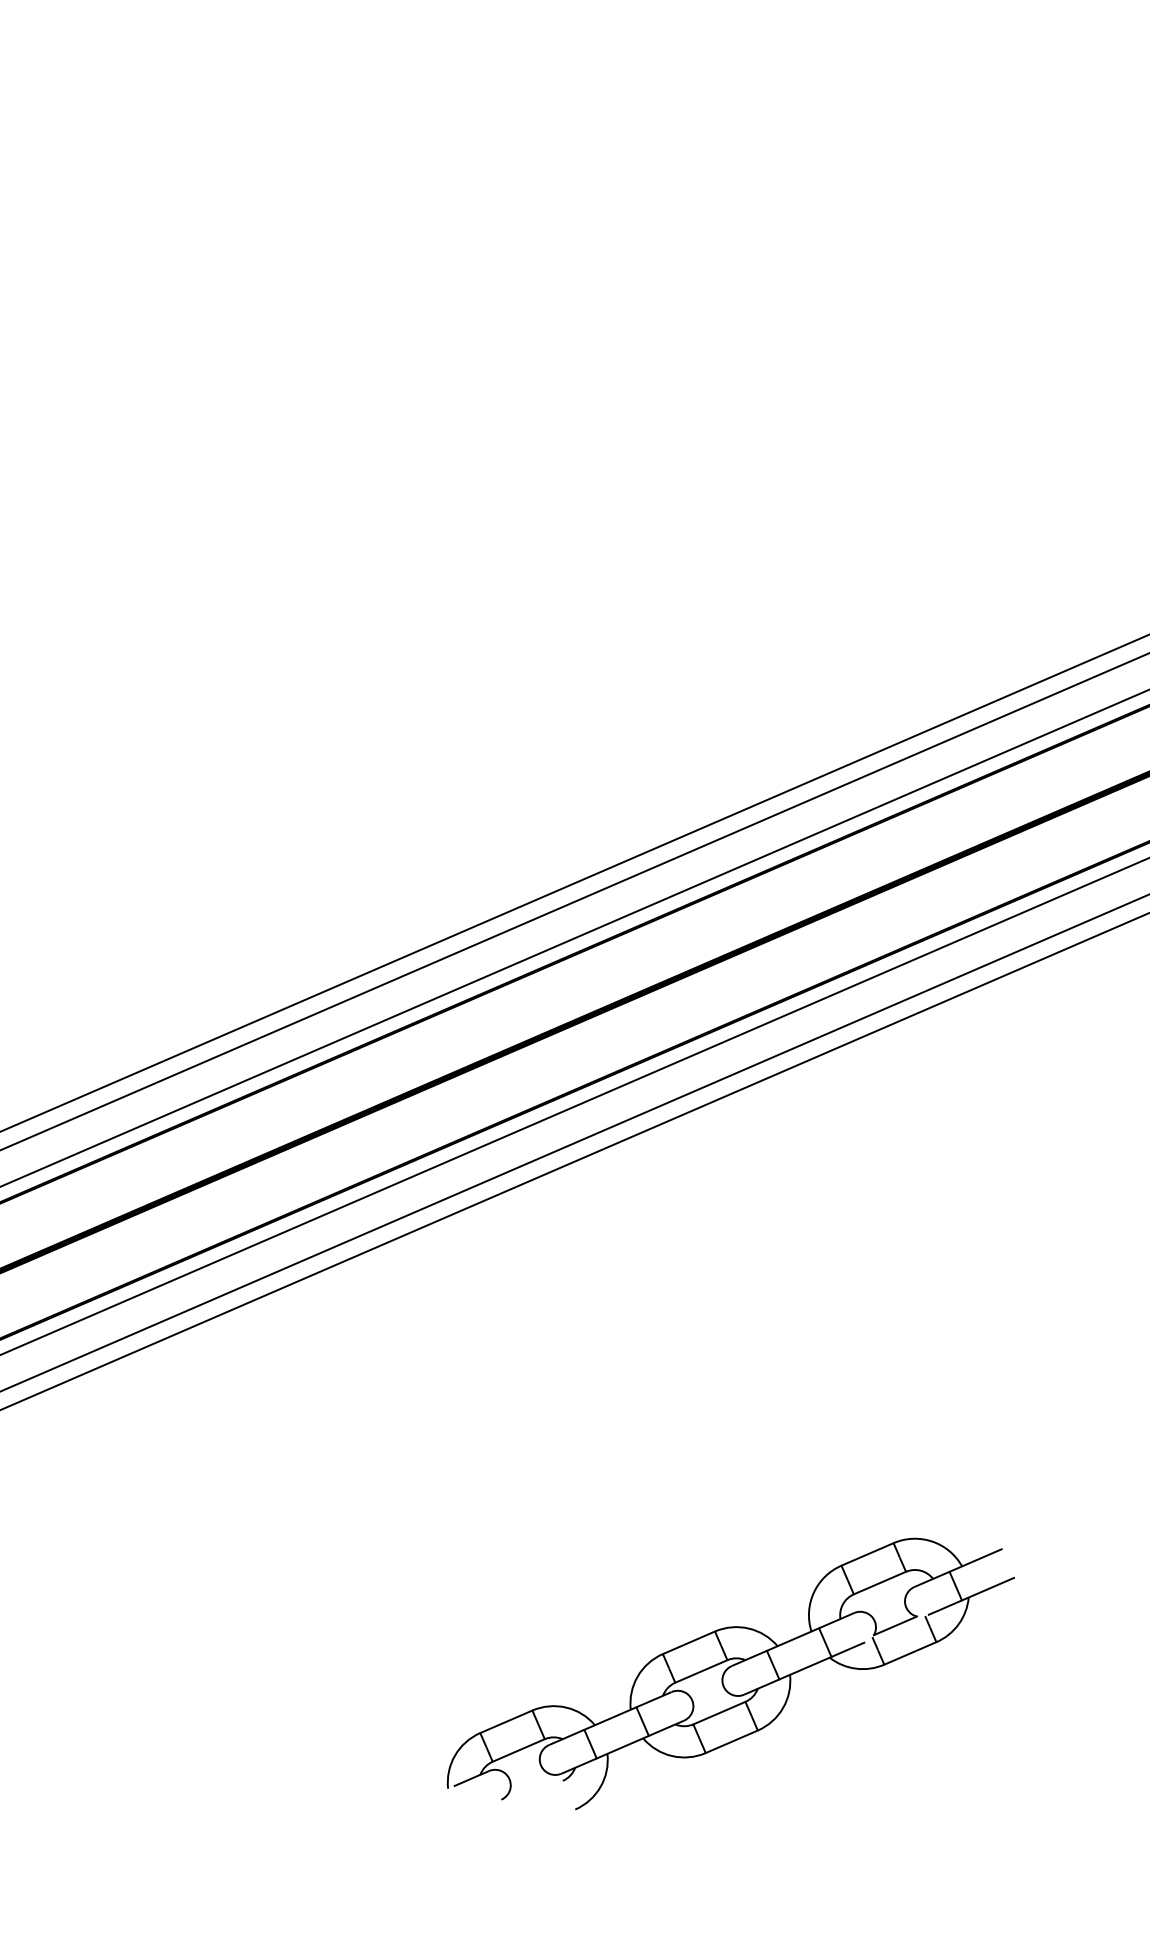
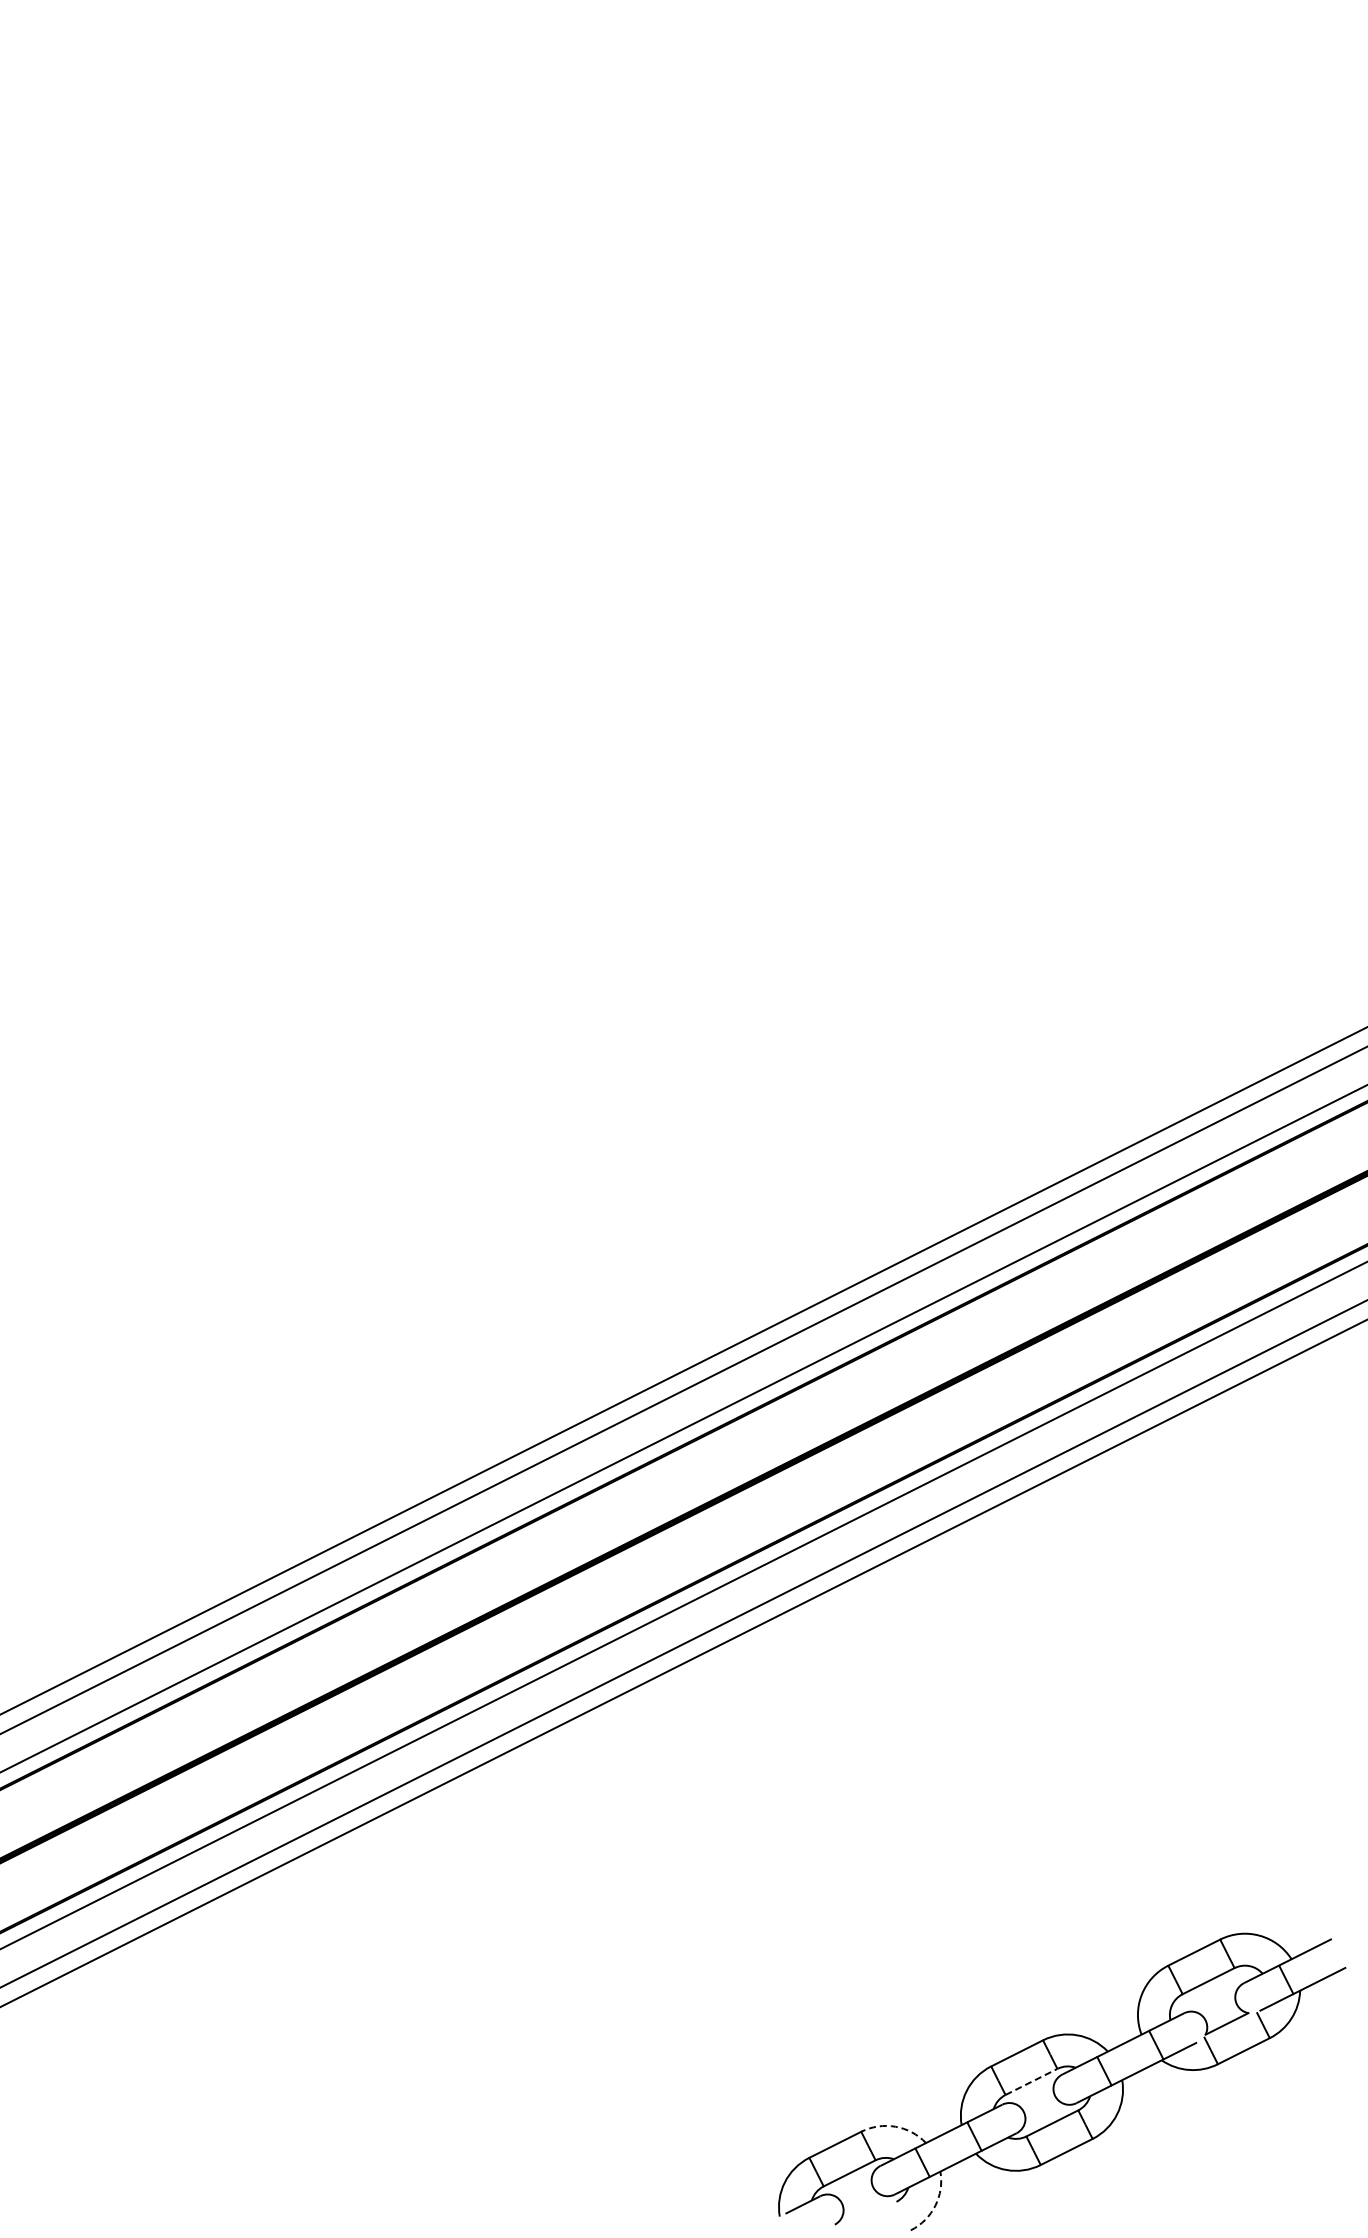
line: (701, 1671) -> (1031, 2081), solid -> dashed
arc: (566, 1707) -> (895, 2126), solid -> dashed
arc: (600, 1786) -> (935, 2205), solid -> dashed

